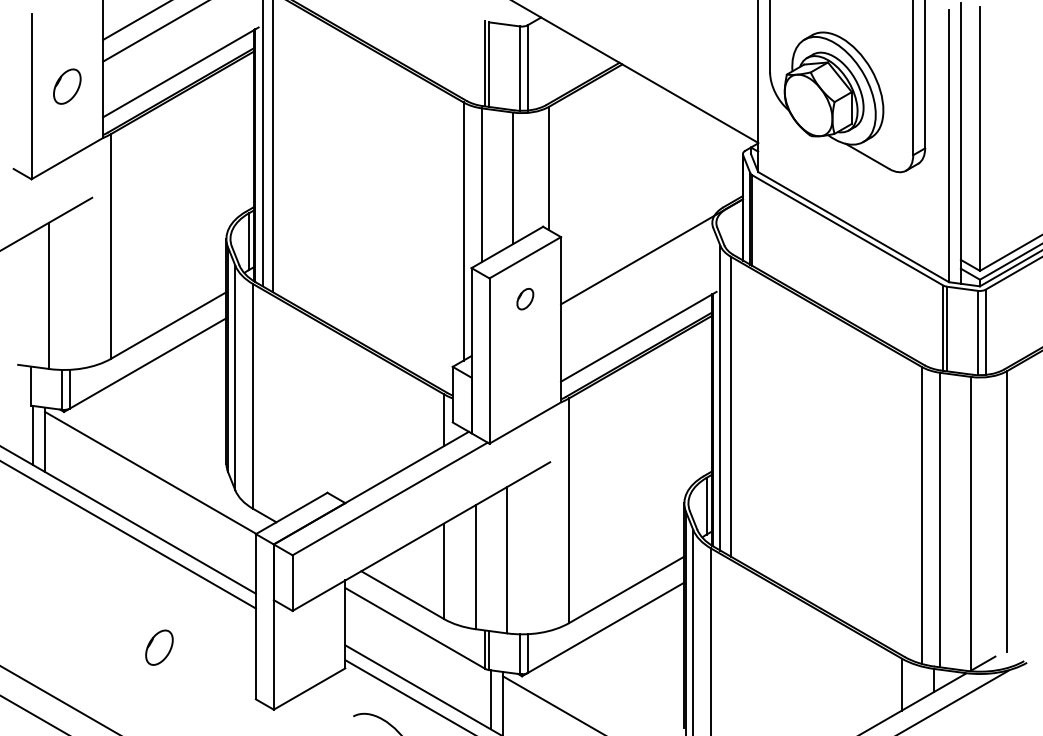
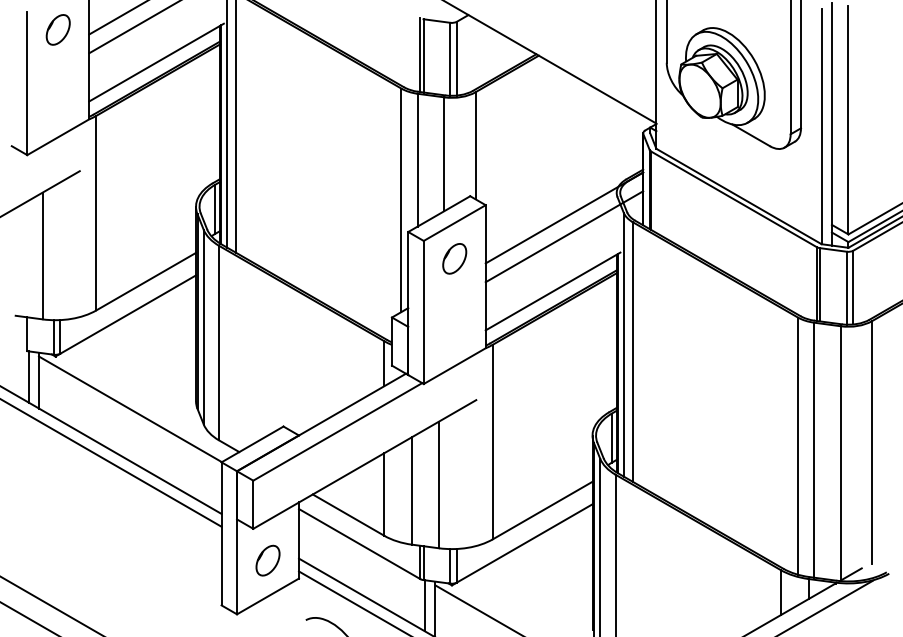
part: (66, 86) -> (57, 29), moved
line: (652, 273) -> (564, 236), added
part: (524, 298) -> (454, 258), size x1.67
part: (158, 647) -> (267, 560), moved

